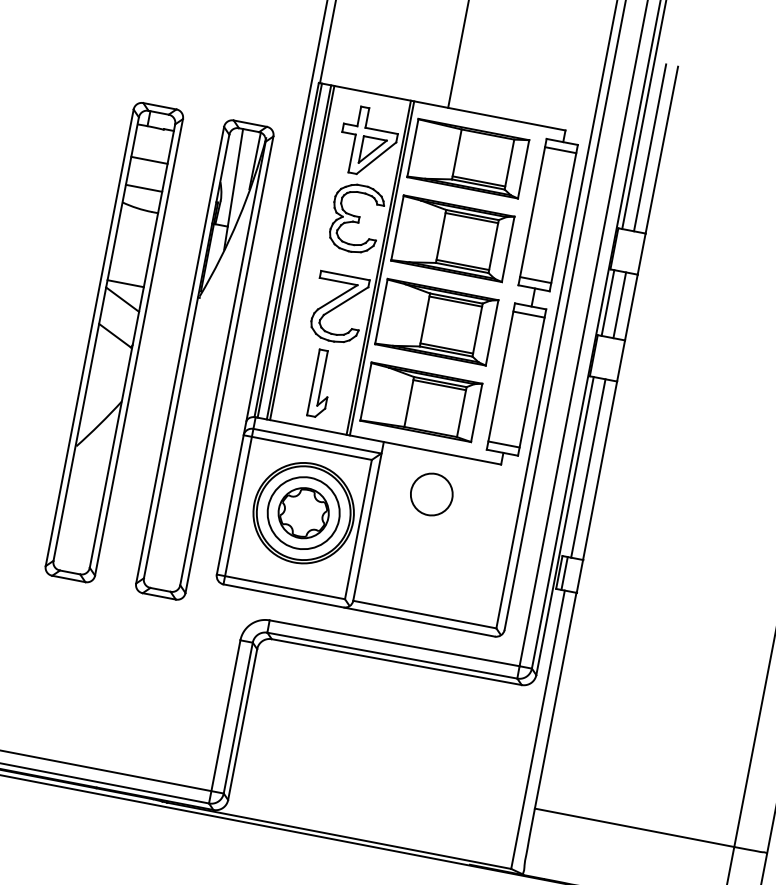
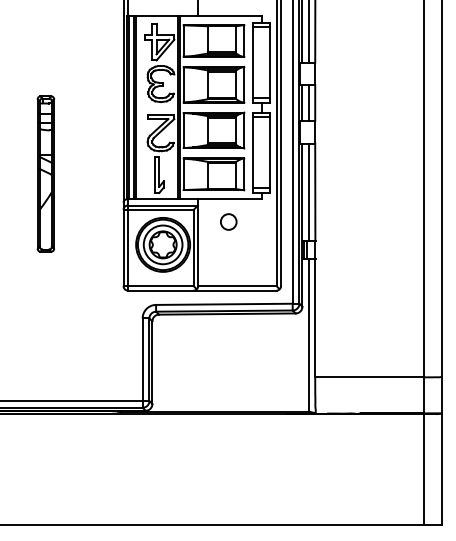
part: (113, 341) -> (45, 173), size x0.6
part: (203, 358) -> (94, 173), removed
circle: (431, 493) -> (228, 221), size x0.7

